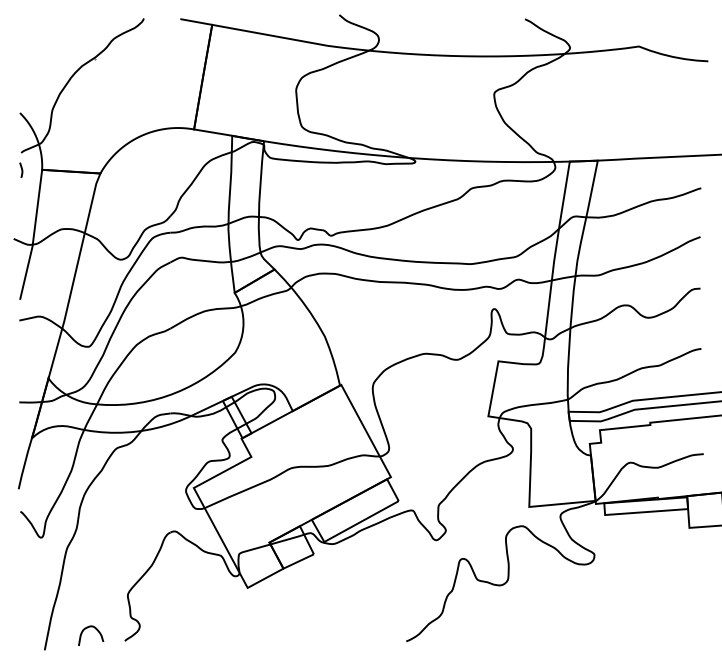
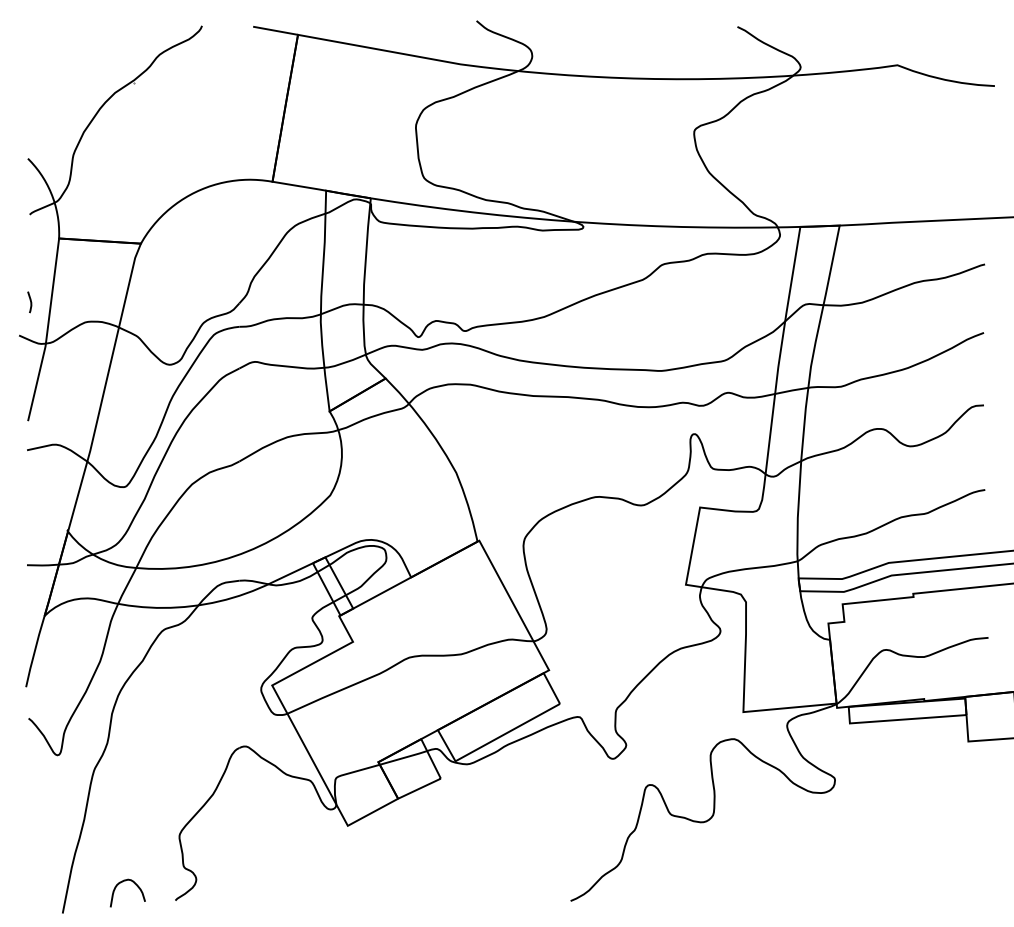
curve: (21, 169) -> (30, 301), moved

